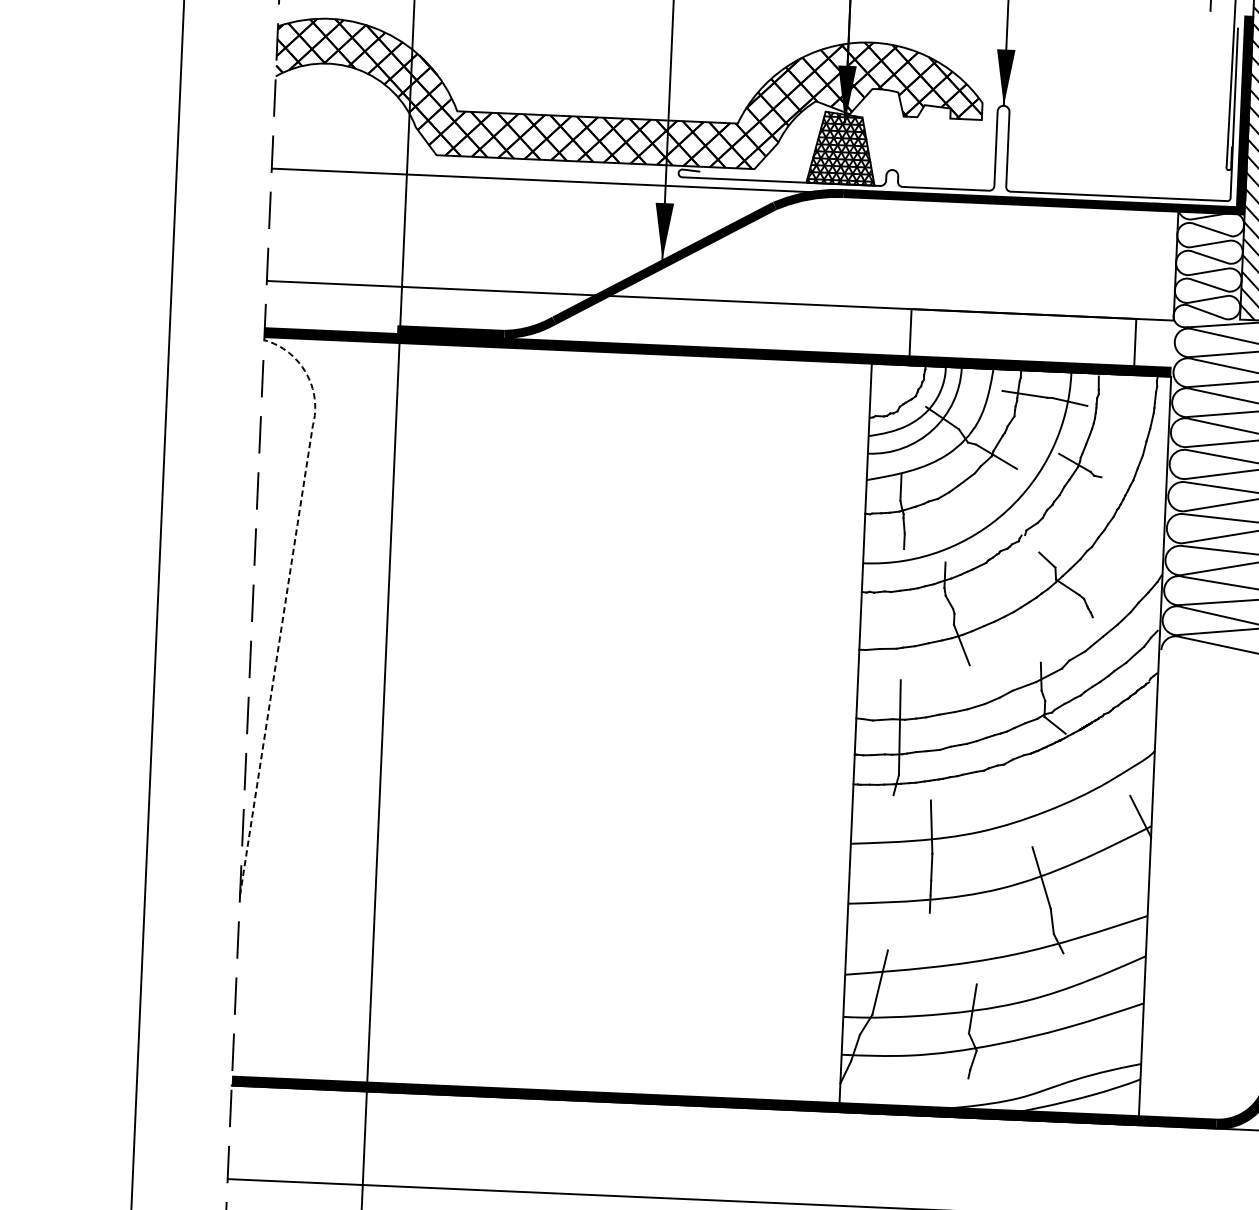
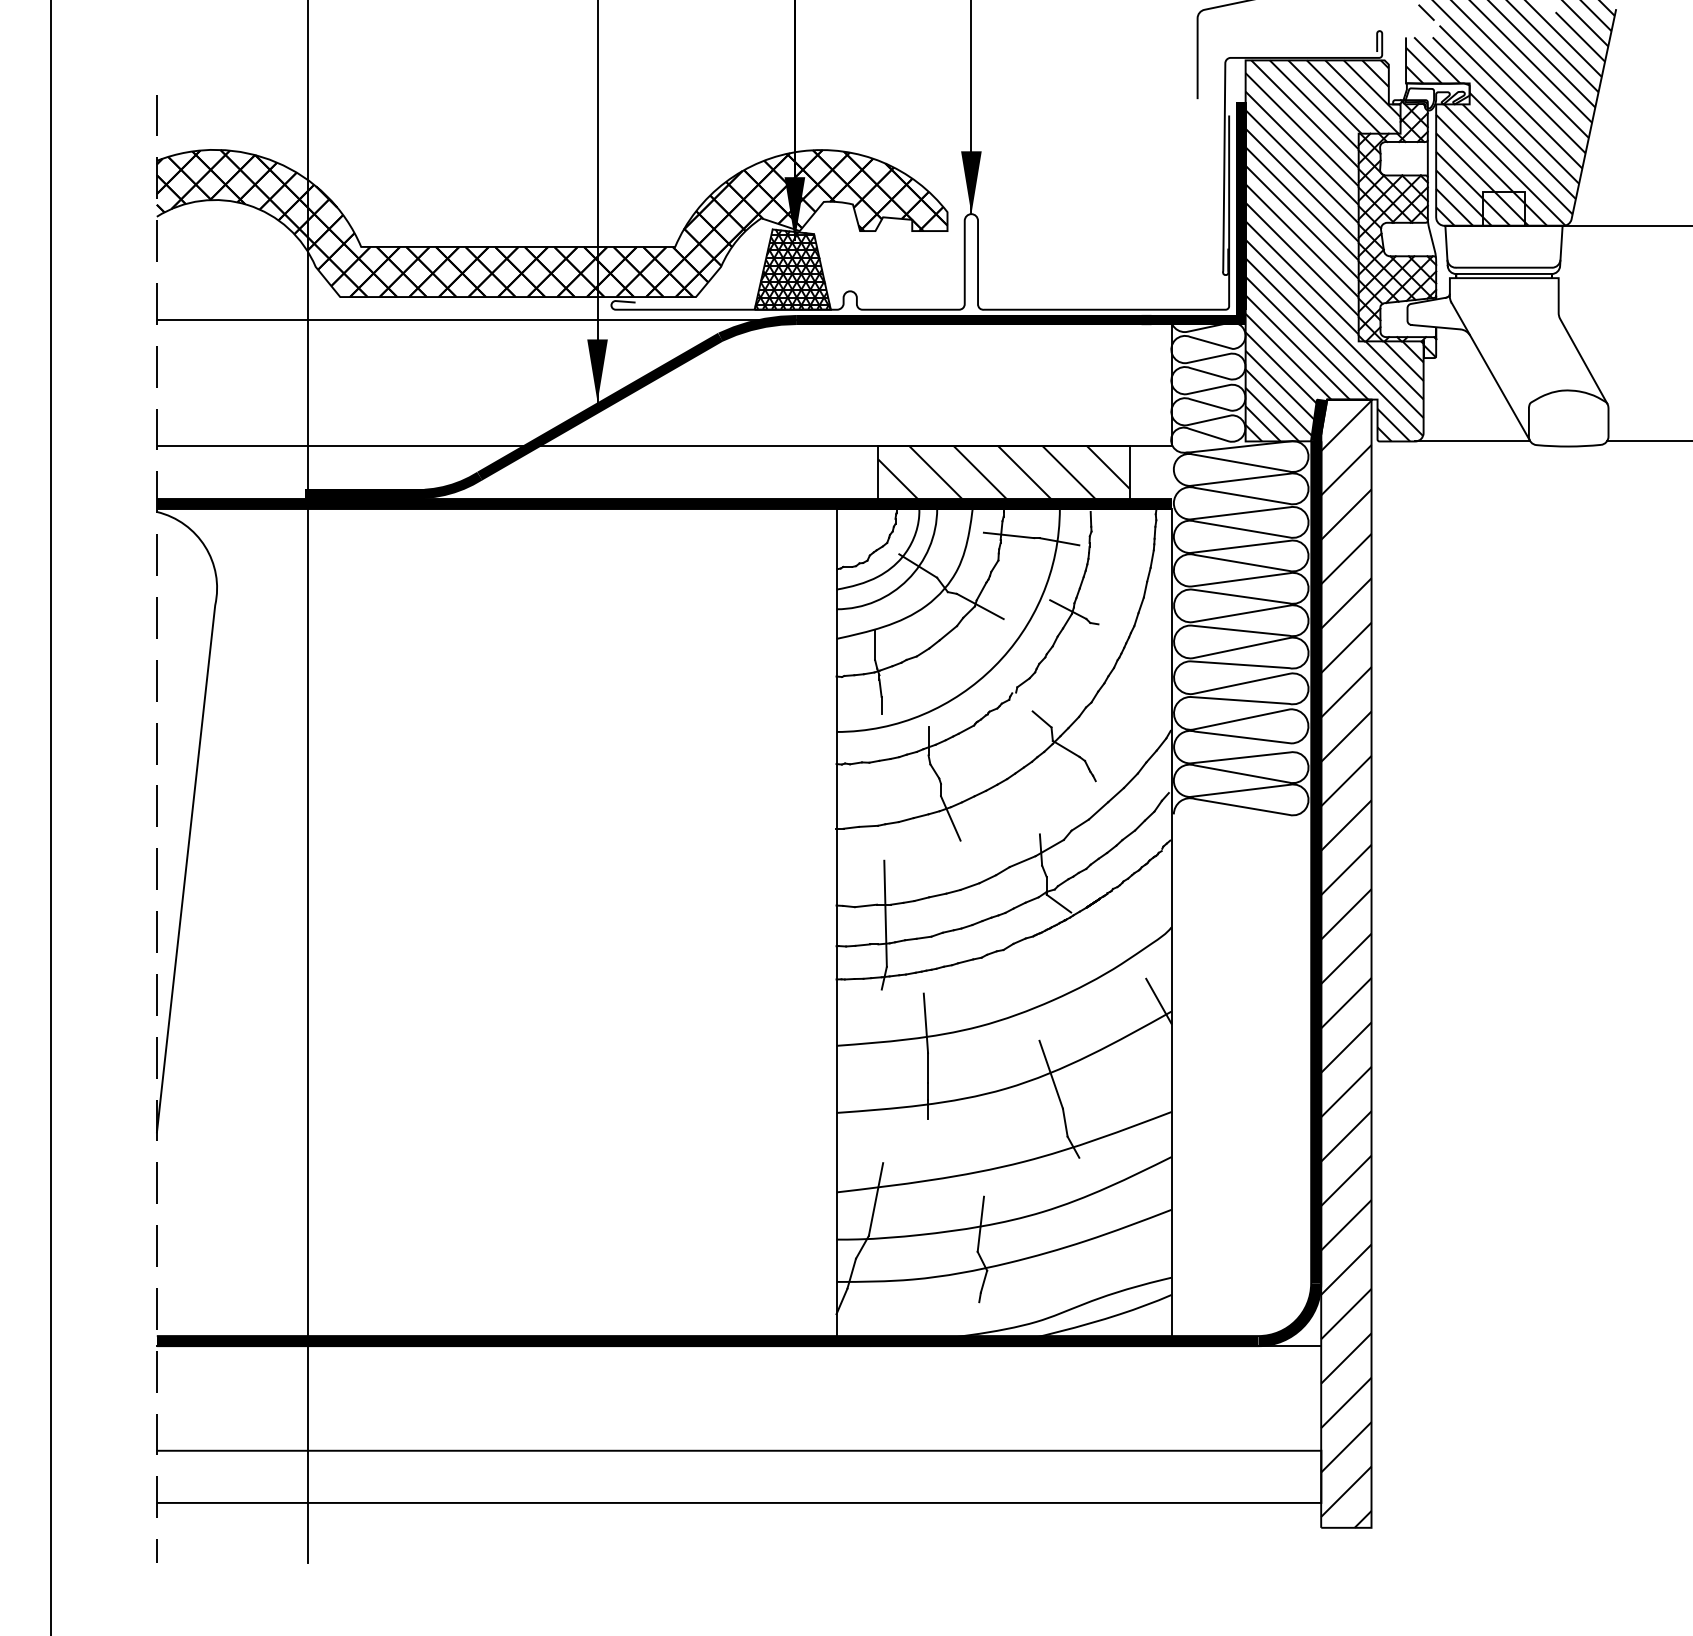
hatch: (1022, 341) -> (1003, 476), added
line: (285, 596) -> (193, 797), dashed -> solid

